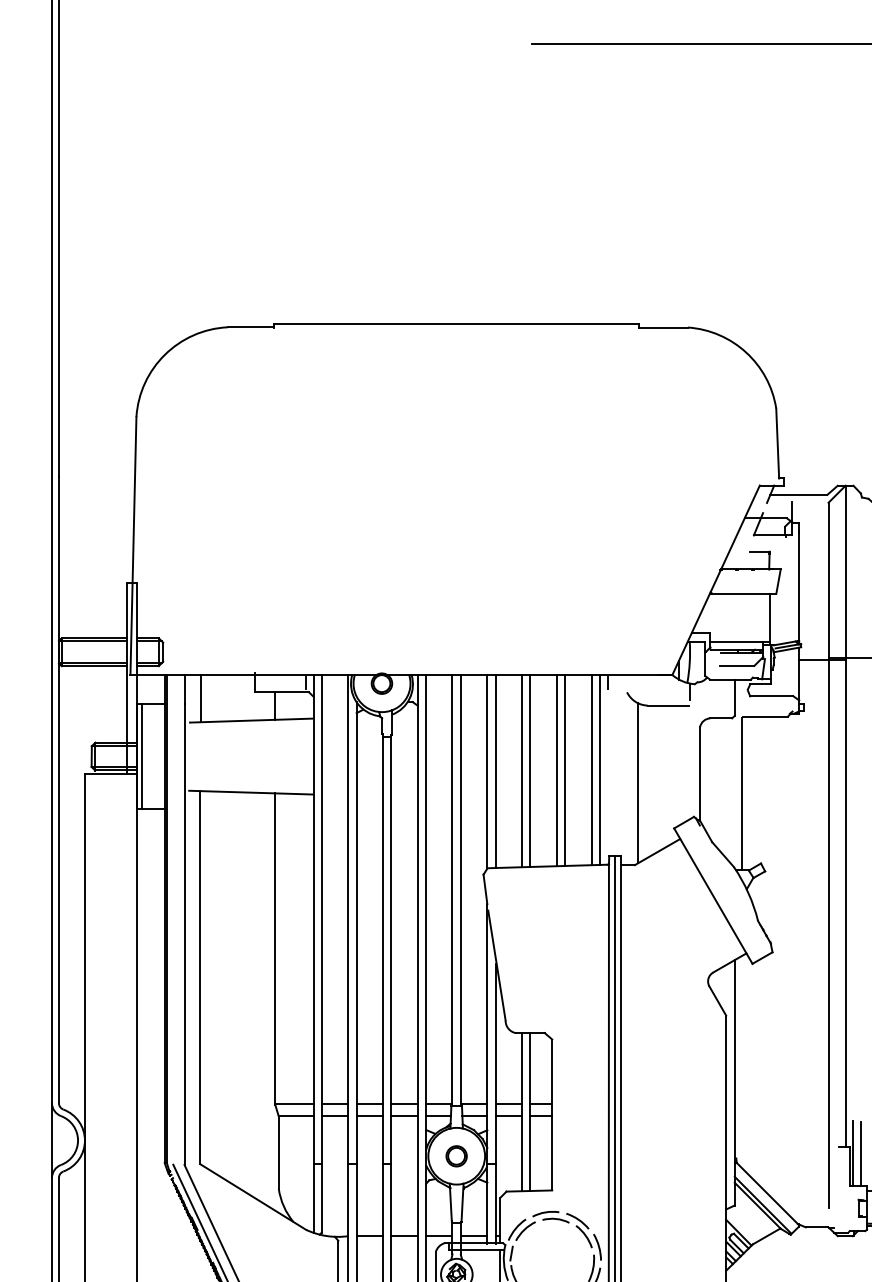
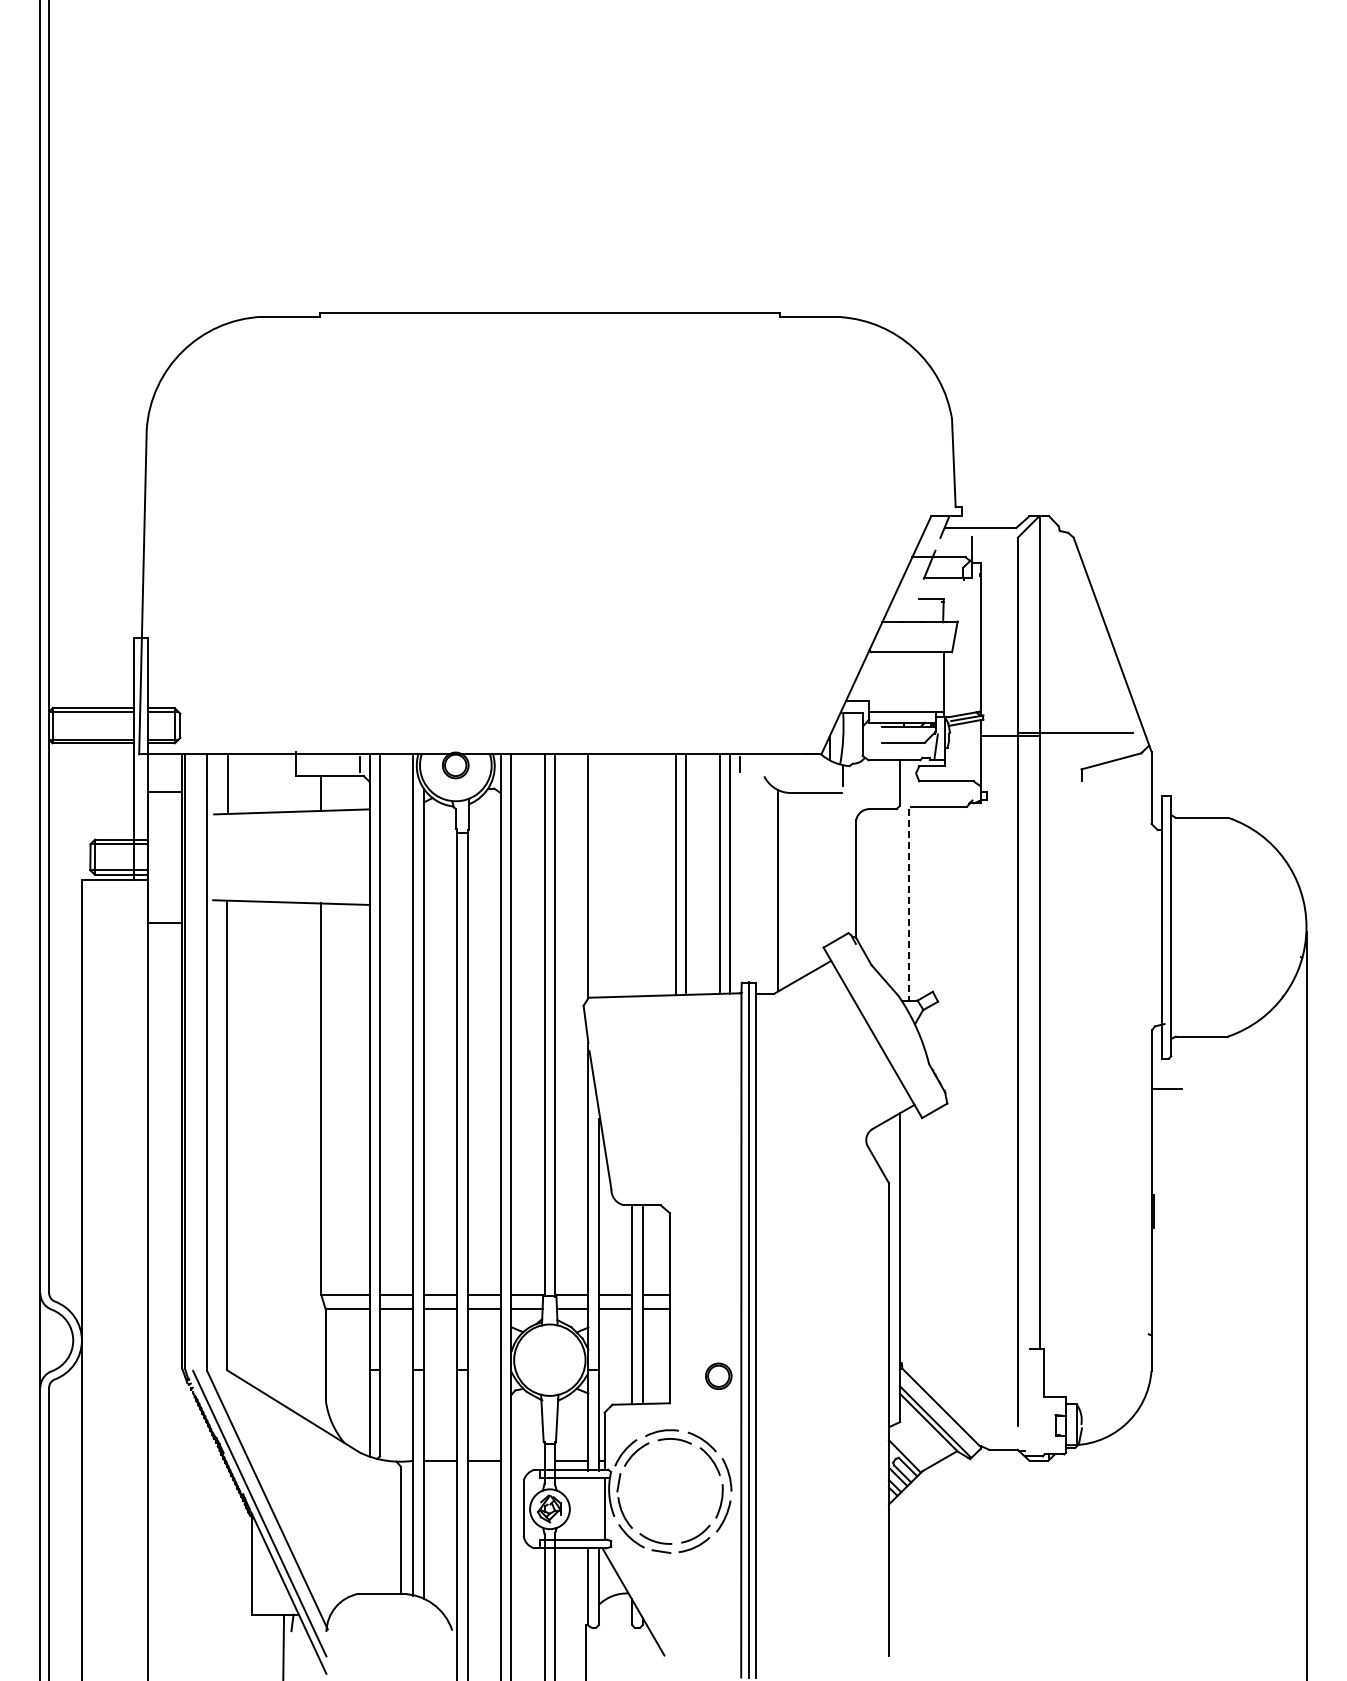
line: (141, 756) -> (153, 856), removed
line: (495, 771) -> (598, 875), removed
line: (522, 771) -> (632, 875), removed
line: (530, 771) -> (642, 875), removed
line: (741, 794) -> (908, 904), solid -> dashed
line: (853, 1153) -> (1049, 1356), removed
line: (861, 1153) -> (1059, 1356), removed
part: (456, 1155) -> (718, 1375), moved
line: (438, 1235) -> (526, 1460), removed

